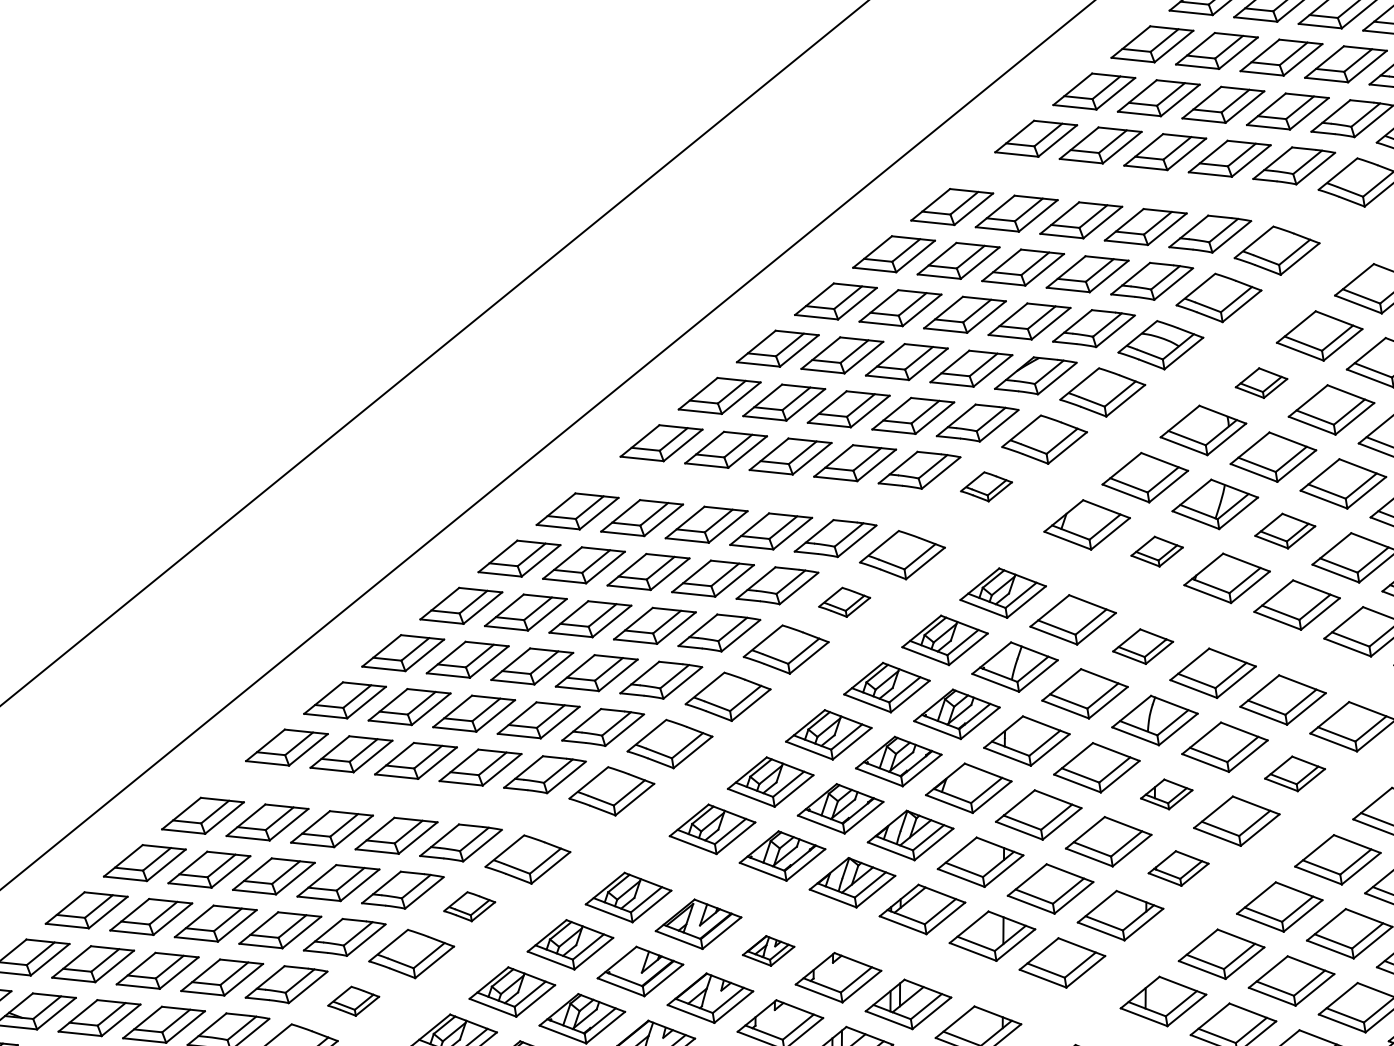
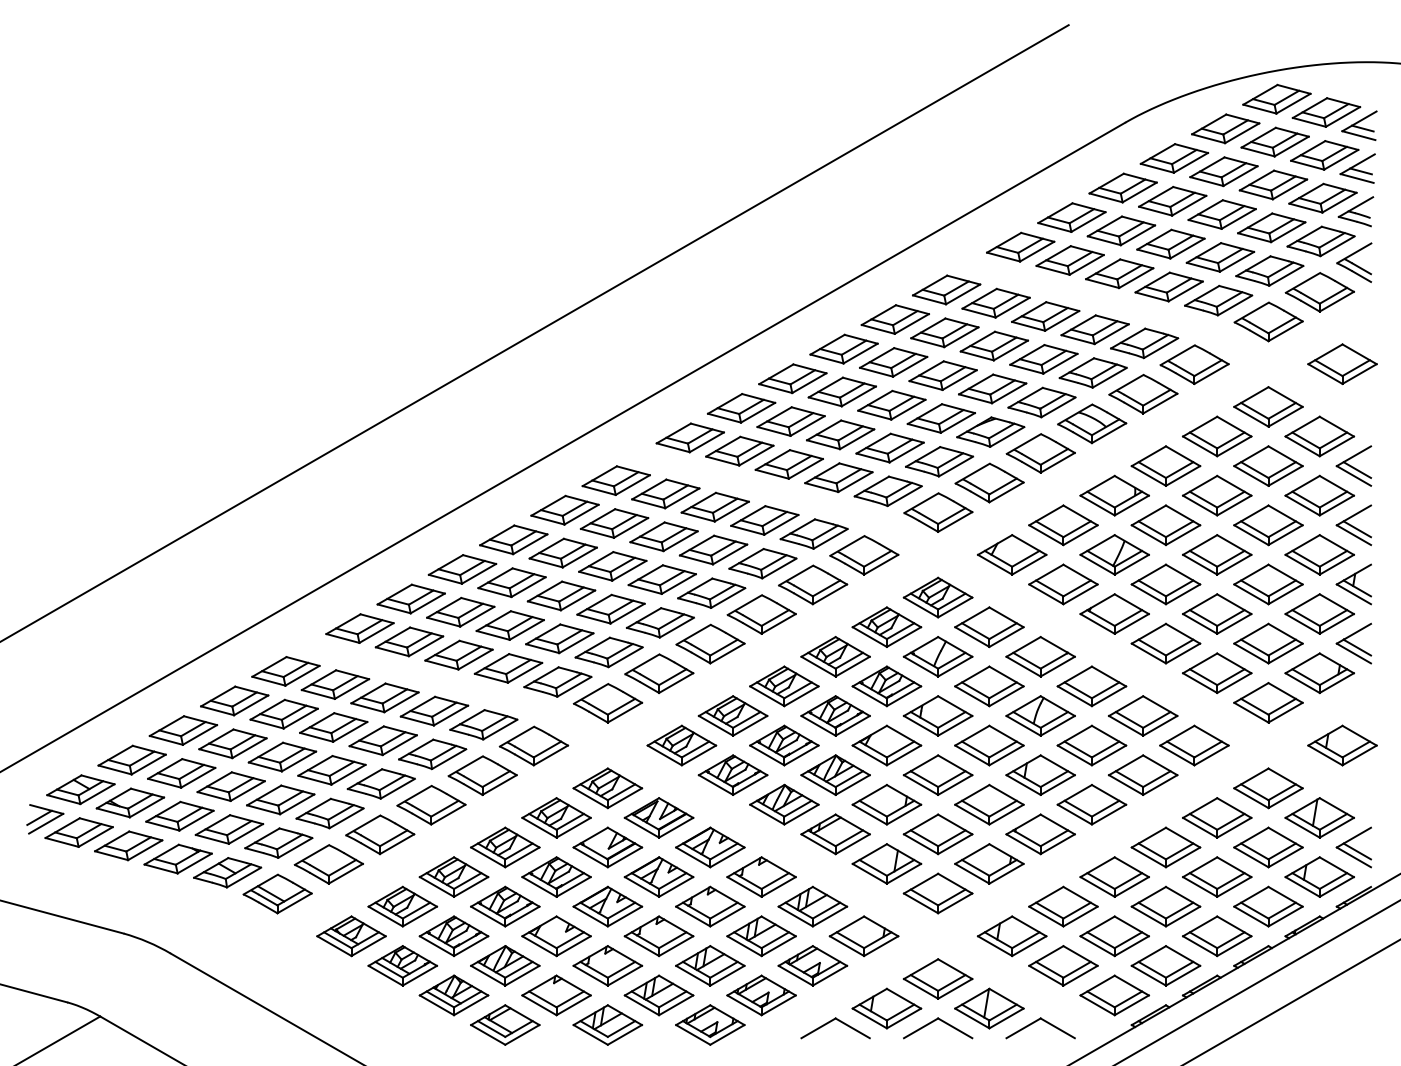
part: (1260, 382) -> (1165, 465), size x1.67
part: (986, 486) -> (938, 512), size x1.67
part: (1284, 531) -> (1165, 584), size x1.43
part: (1157, 551) -> (1063, 584), size x1.67
part: (844, 601) -> (813, 584), size x1.67
part: (1142, 646) -> (1040, 656), size x1.43
part: (1295, 773) -> (1143, 774), size x1.43
part: (1166, 793) -> (1040, 774), size x1.67
part: (1178, 868) -> (1040, 834), size x1.43
part: (469, 906) -> (482, 775), size x1.67
part: (768, 950) -> (710, 847), size x1.67
part: (353, 1000) -> (380, 834), size x1.67

